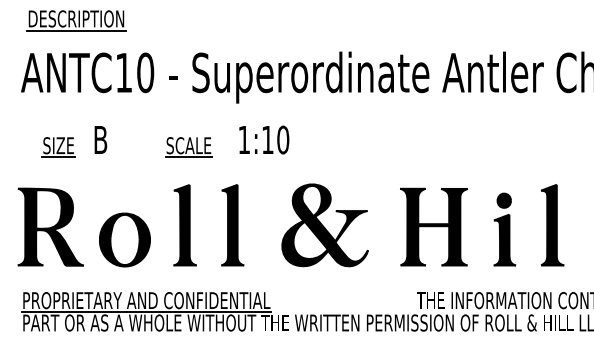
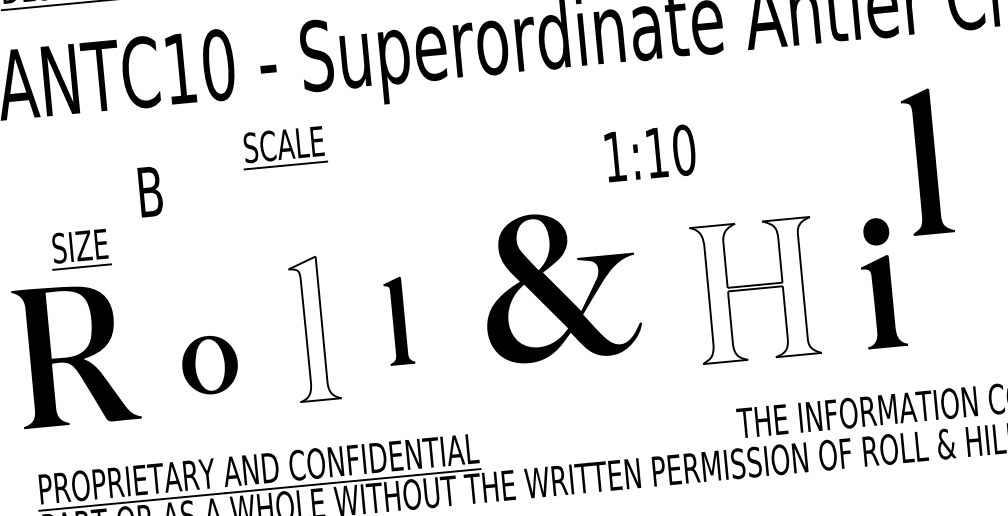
text: (264, 139) -> (650, 152), moved
part: (58, 147) -> (80, 249), moved
part: (188, 147) -> (283, 147), moved
fill: (184, 224) -> (313, 327), removed
part: (232, 225) -> (398, 321), size x0.6
part: (324, 225) -> (559, 286), moved
part: (552, 225) -> (927, 162), moved
fill: (433, 226) -> (755, 289), removed
part: (124, 239) -> (209, 364), size x0.6

